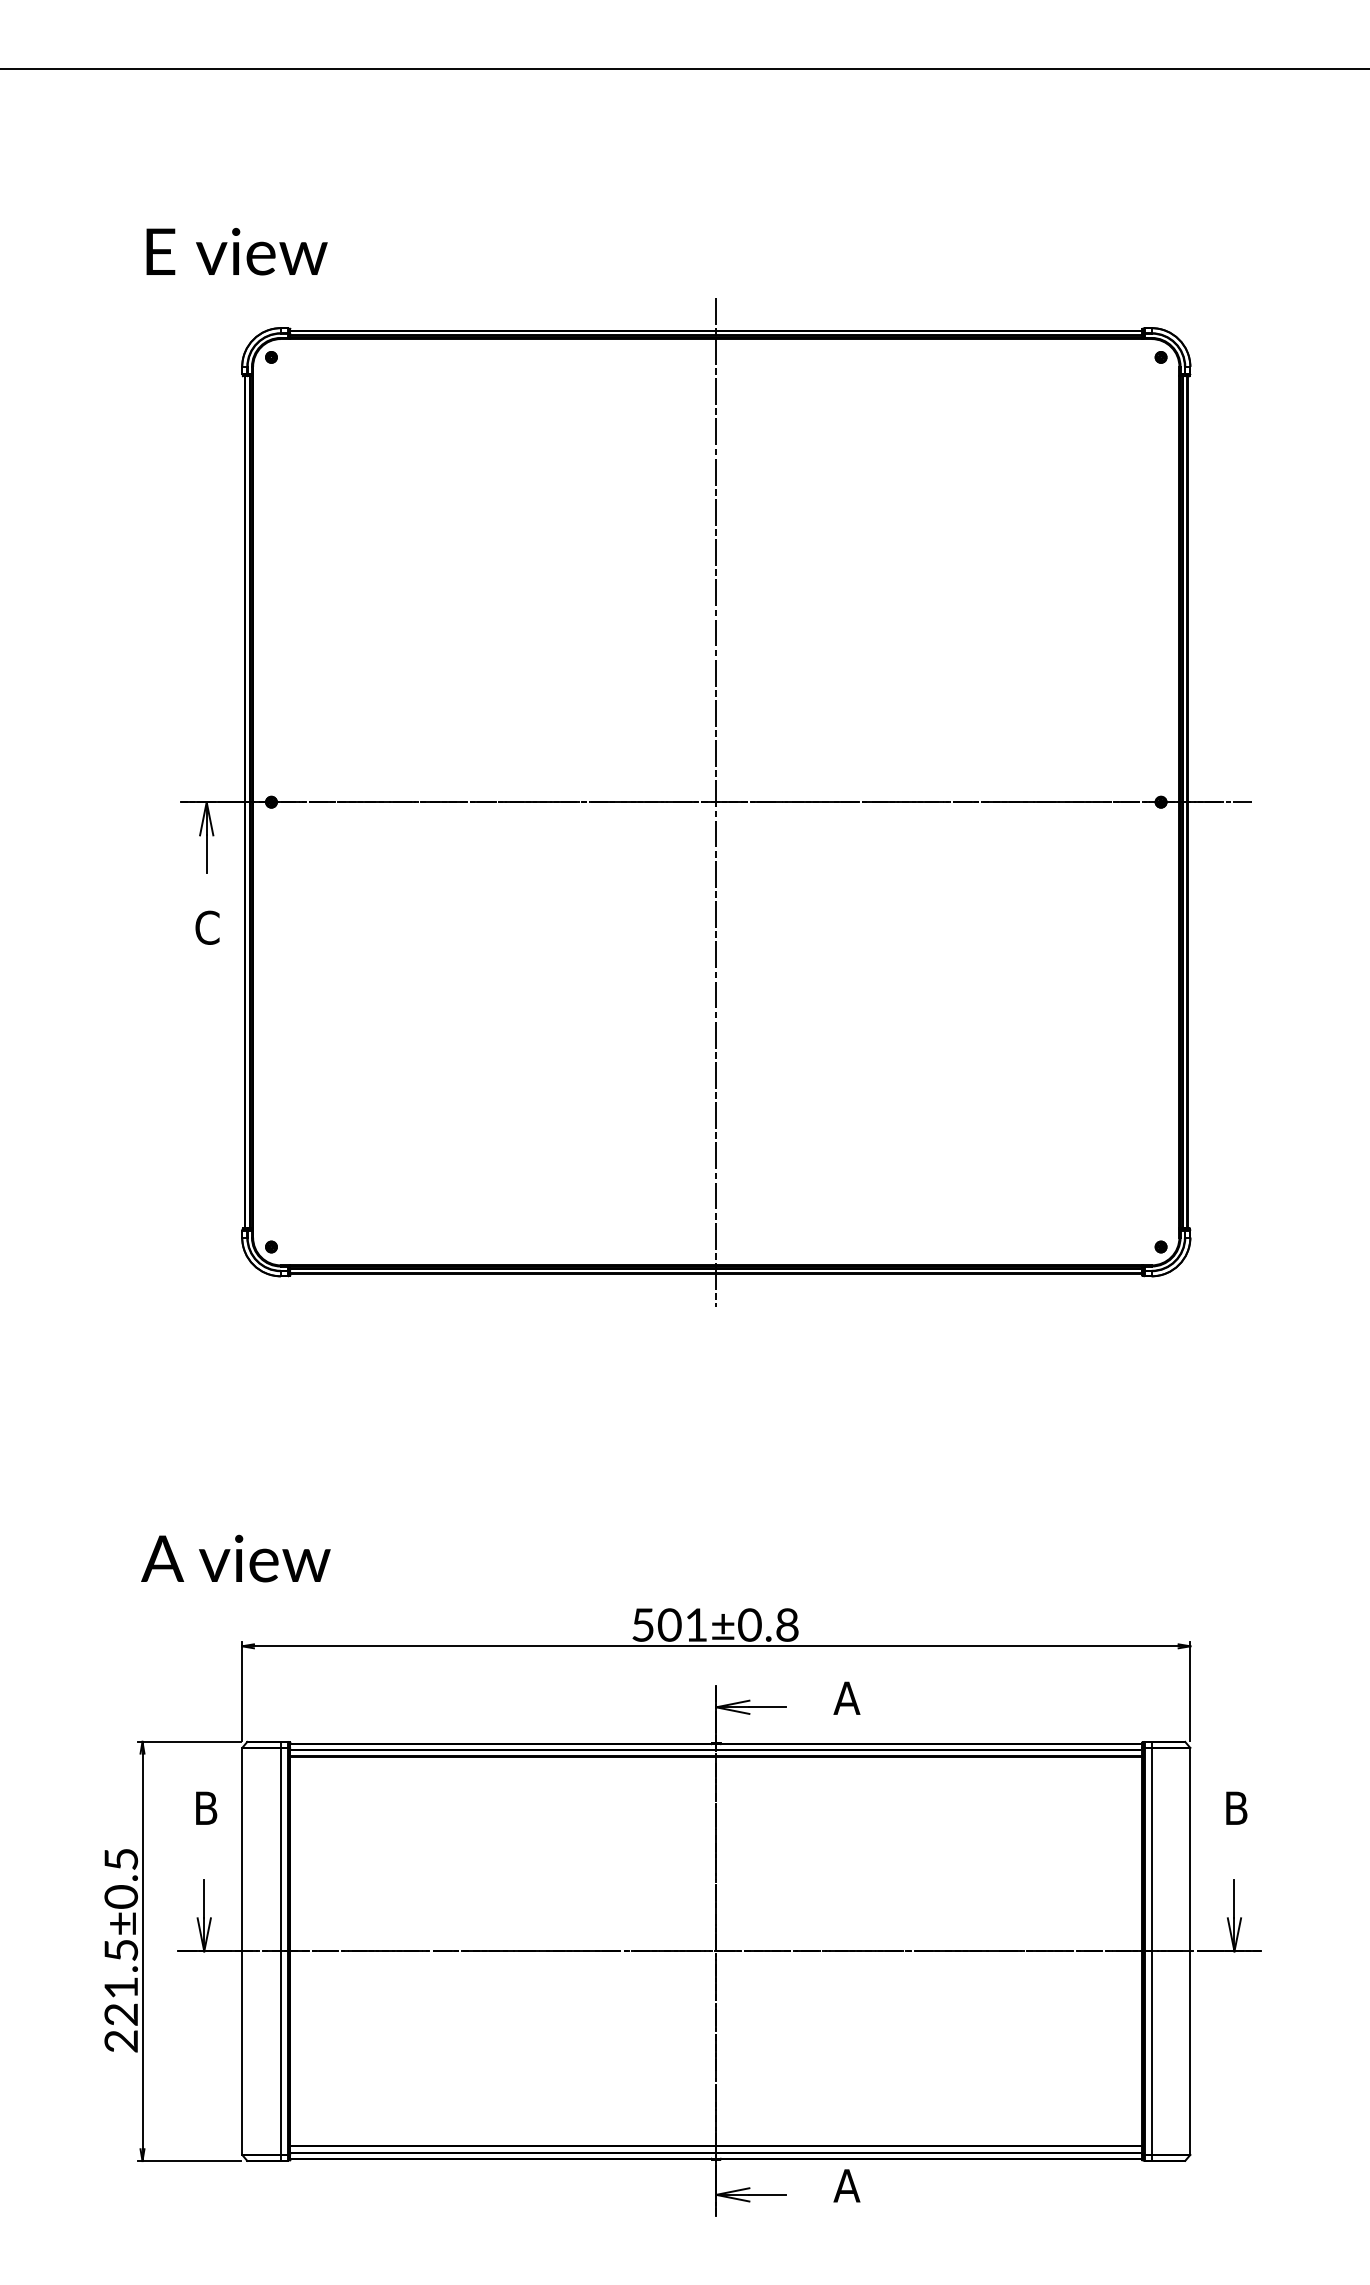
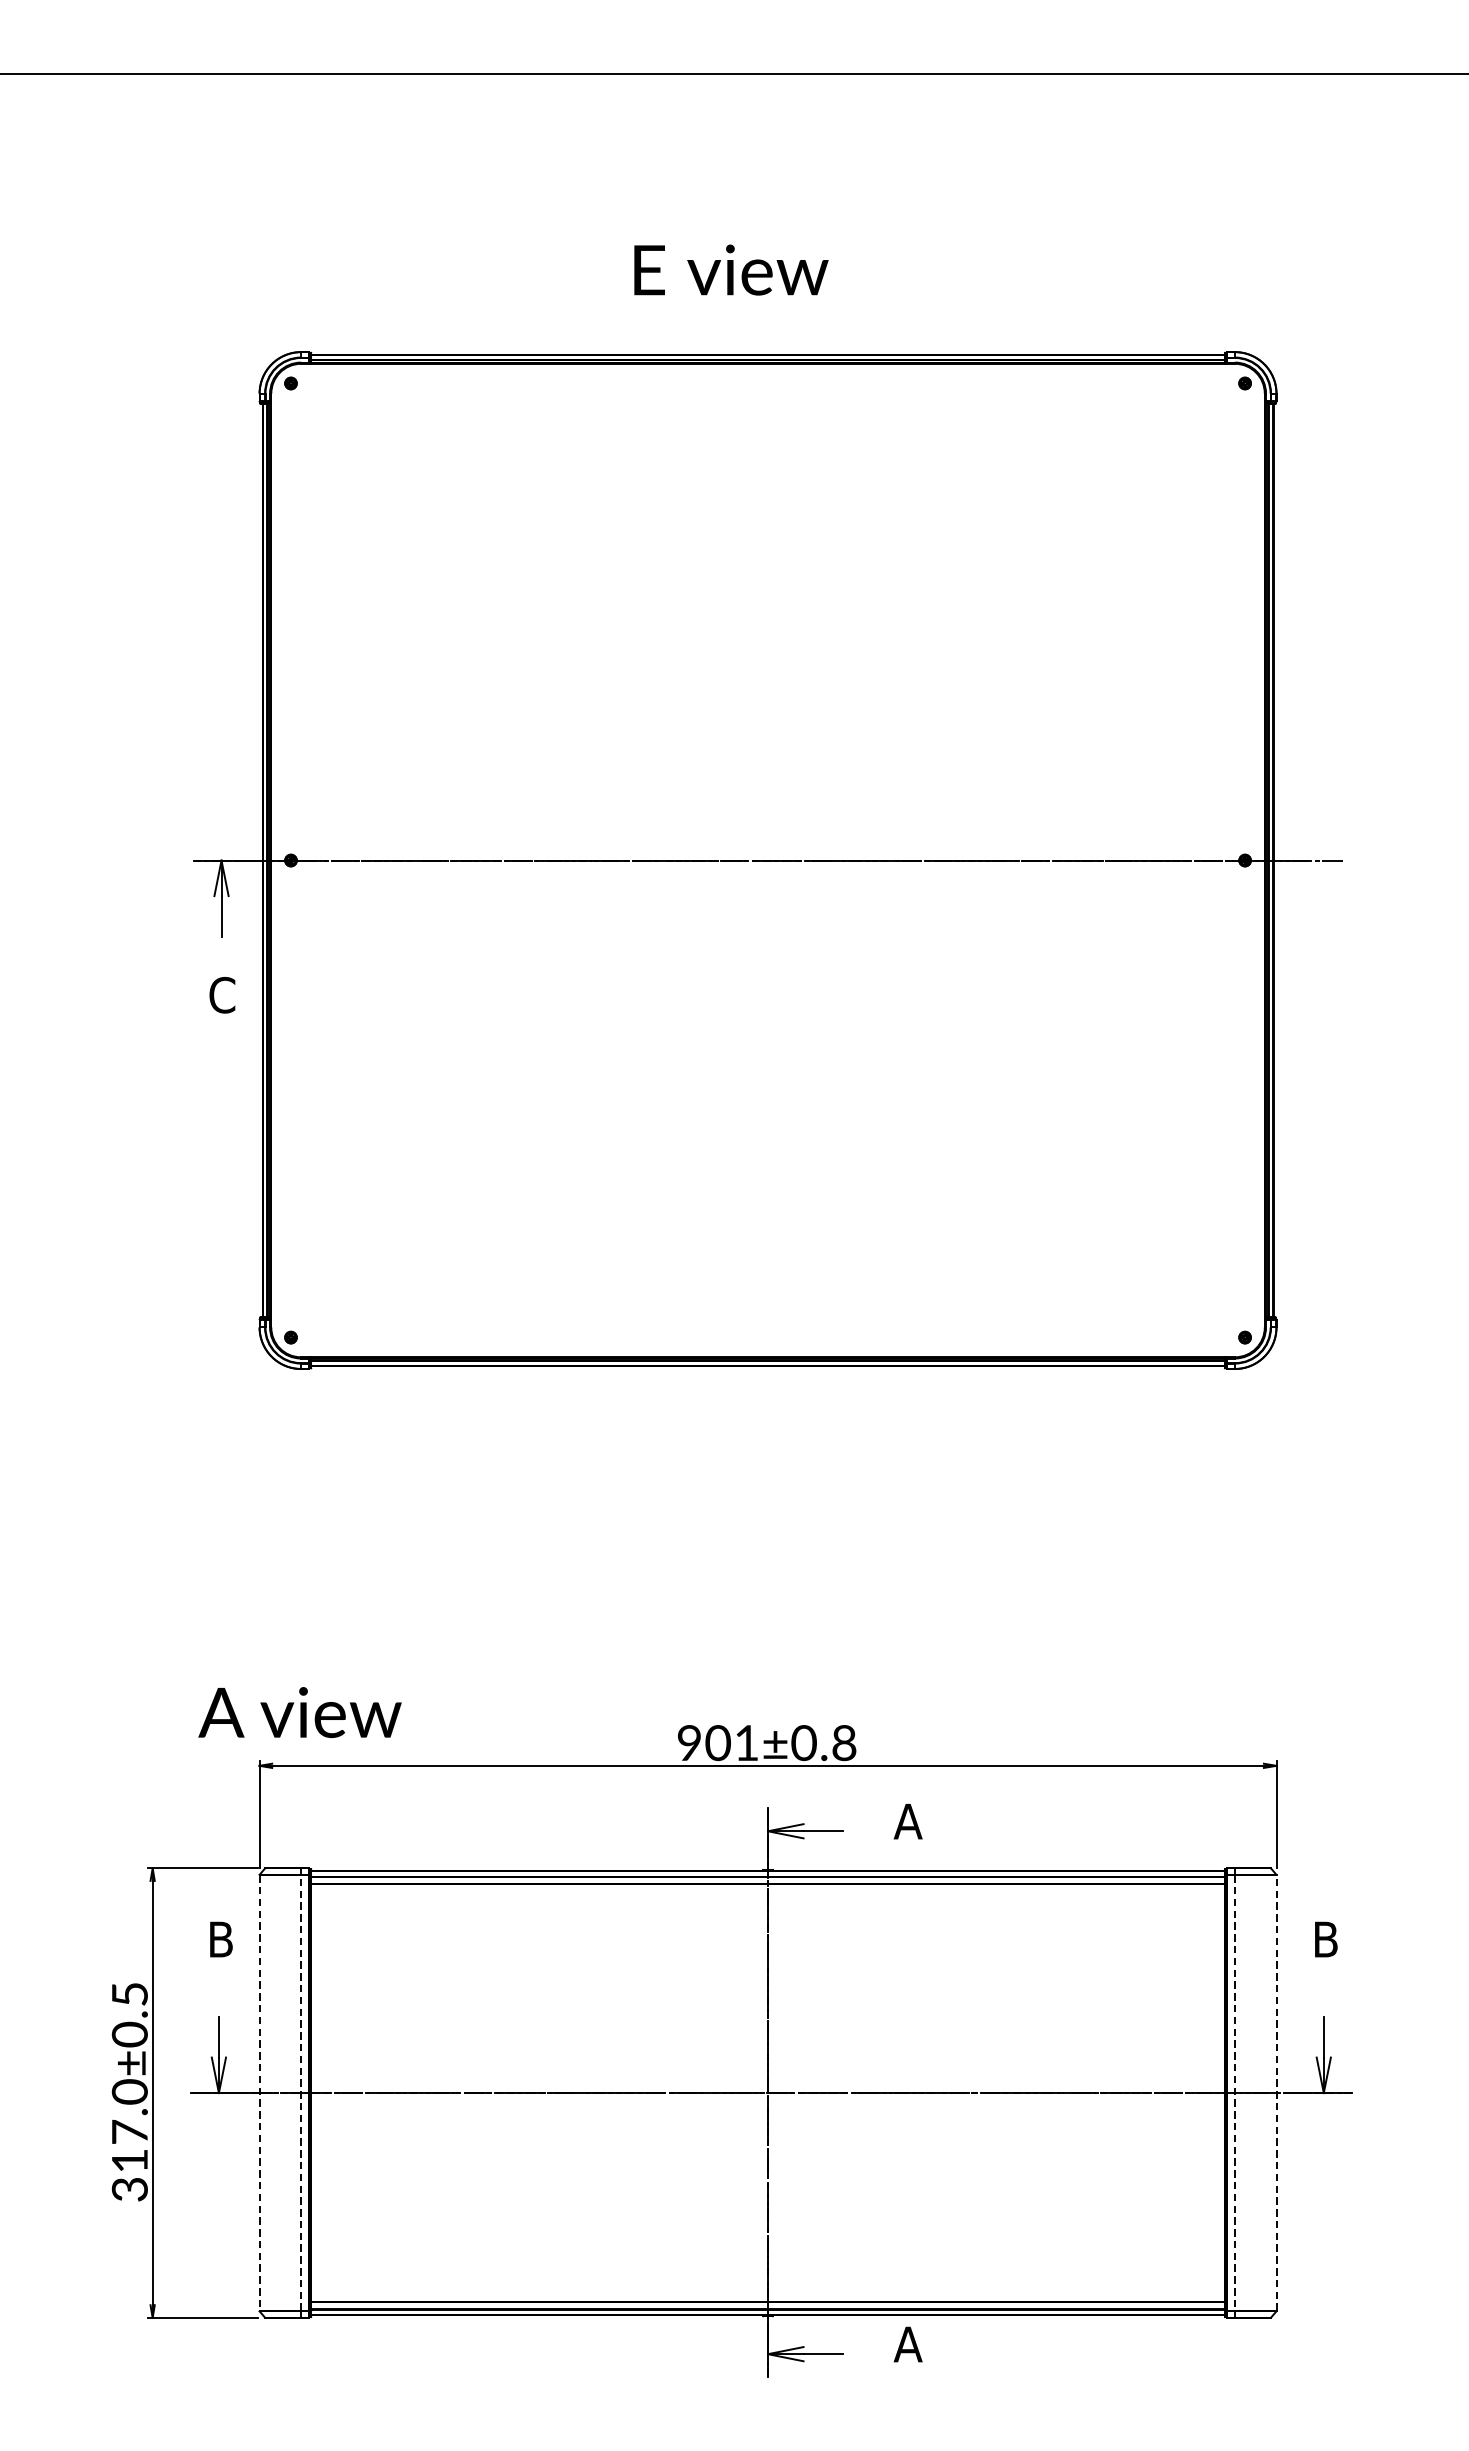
text: (236, 251) -> (730, 269), moved
line: (716, 801) -> (768, 859), removed
text: (235, 1558) -> (299, 1712), moved
text: (642, 1624) -> (688, 1742), 501±0.8 -> 901±0.8
line: (280, 1950) -> (300, 2092), solid -> dashed
line: (1190, 1950) -> (1276, 2092), solid -> dashed
line: (242, 1951) -> (259, 2093), solid -> dashed
line: (1151, 1951) -> (1234, 2093), solid -> dashed
text: (121, 1995) -> (130, 2140), 221.5±0.5 -> 317.0±0.5

